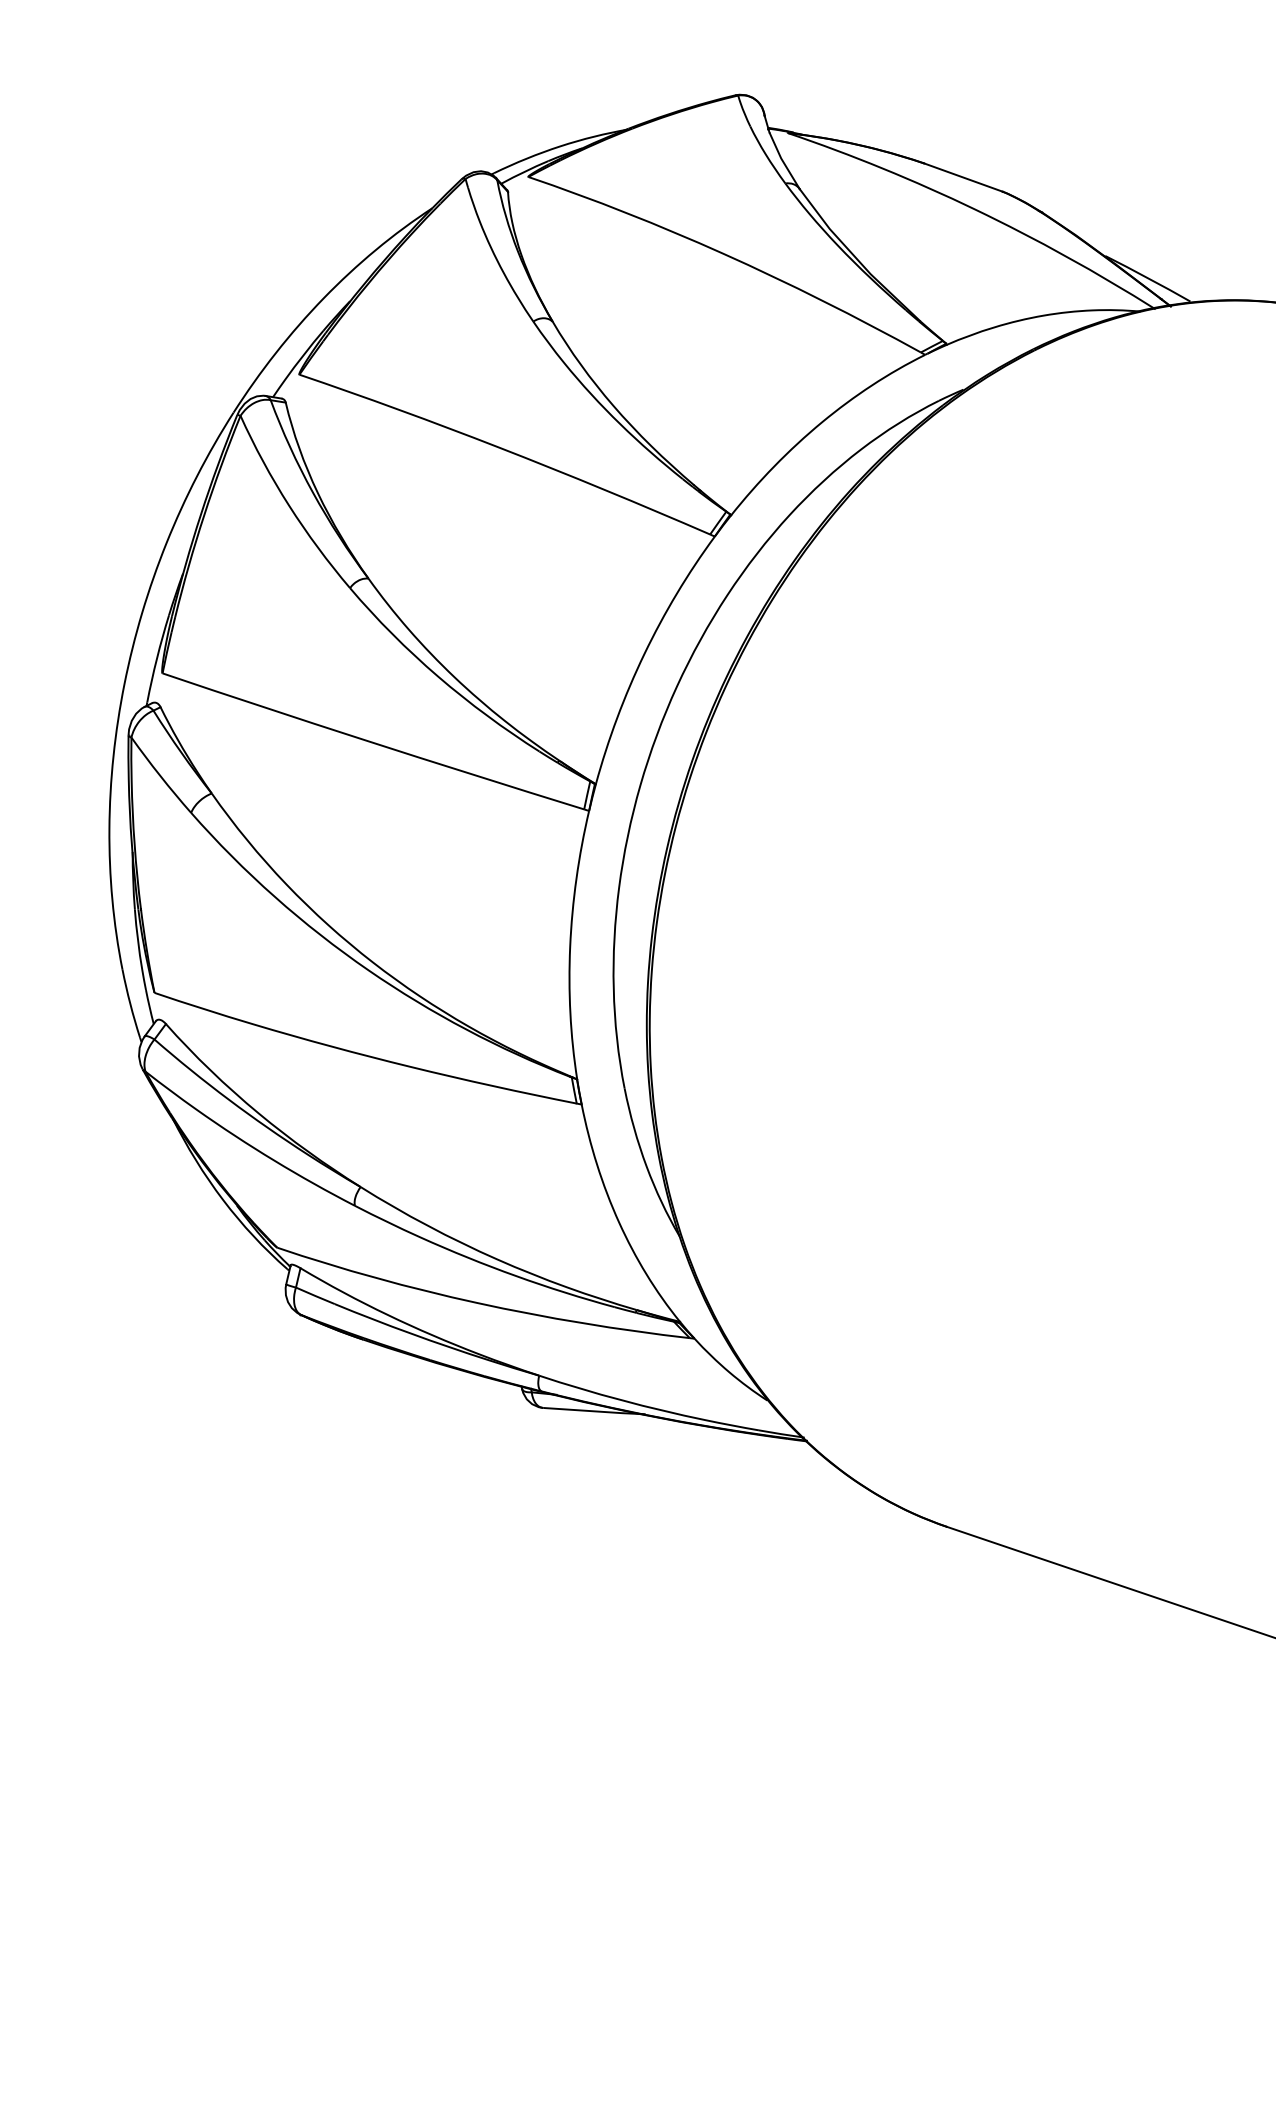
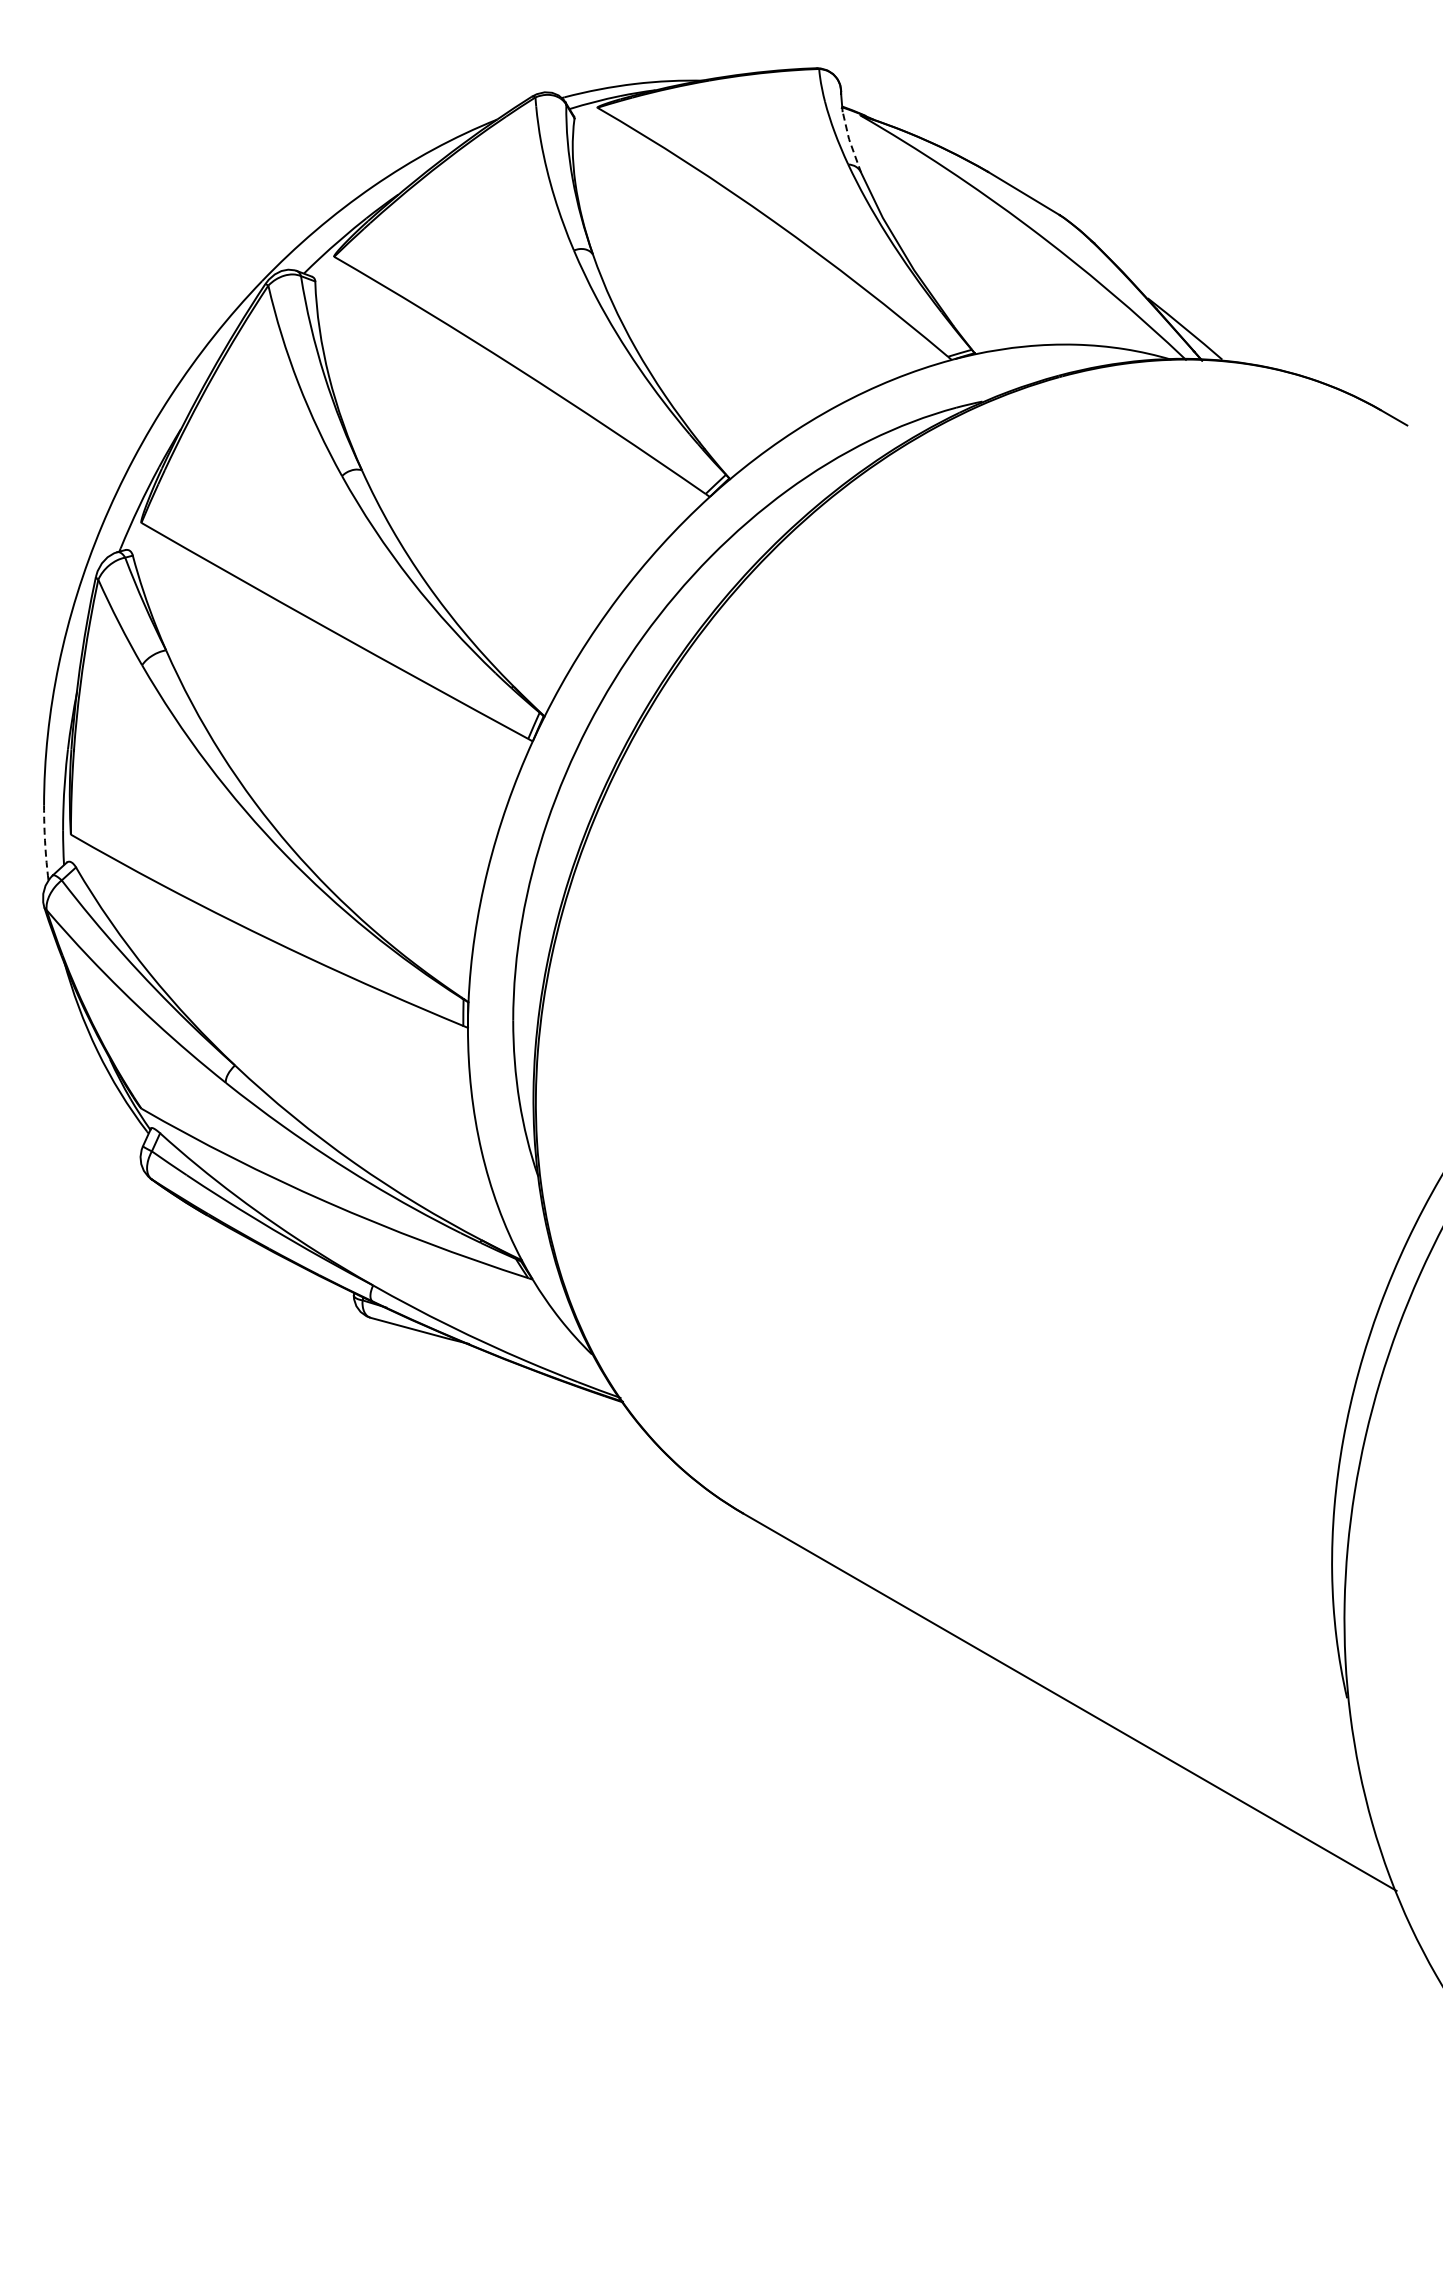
line: (783, 160) -> (850, 141), solid -> dashed
arc: (130, 1003) -> (45, 840), solid -> dashed

